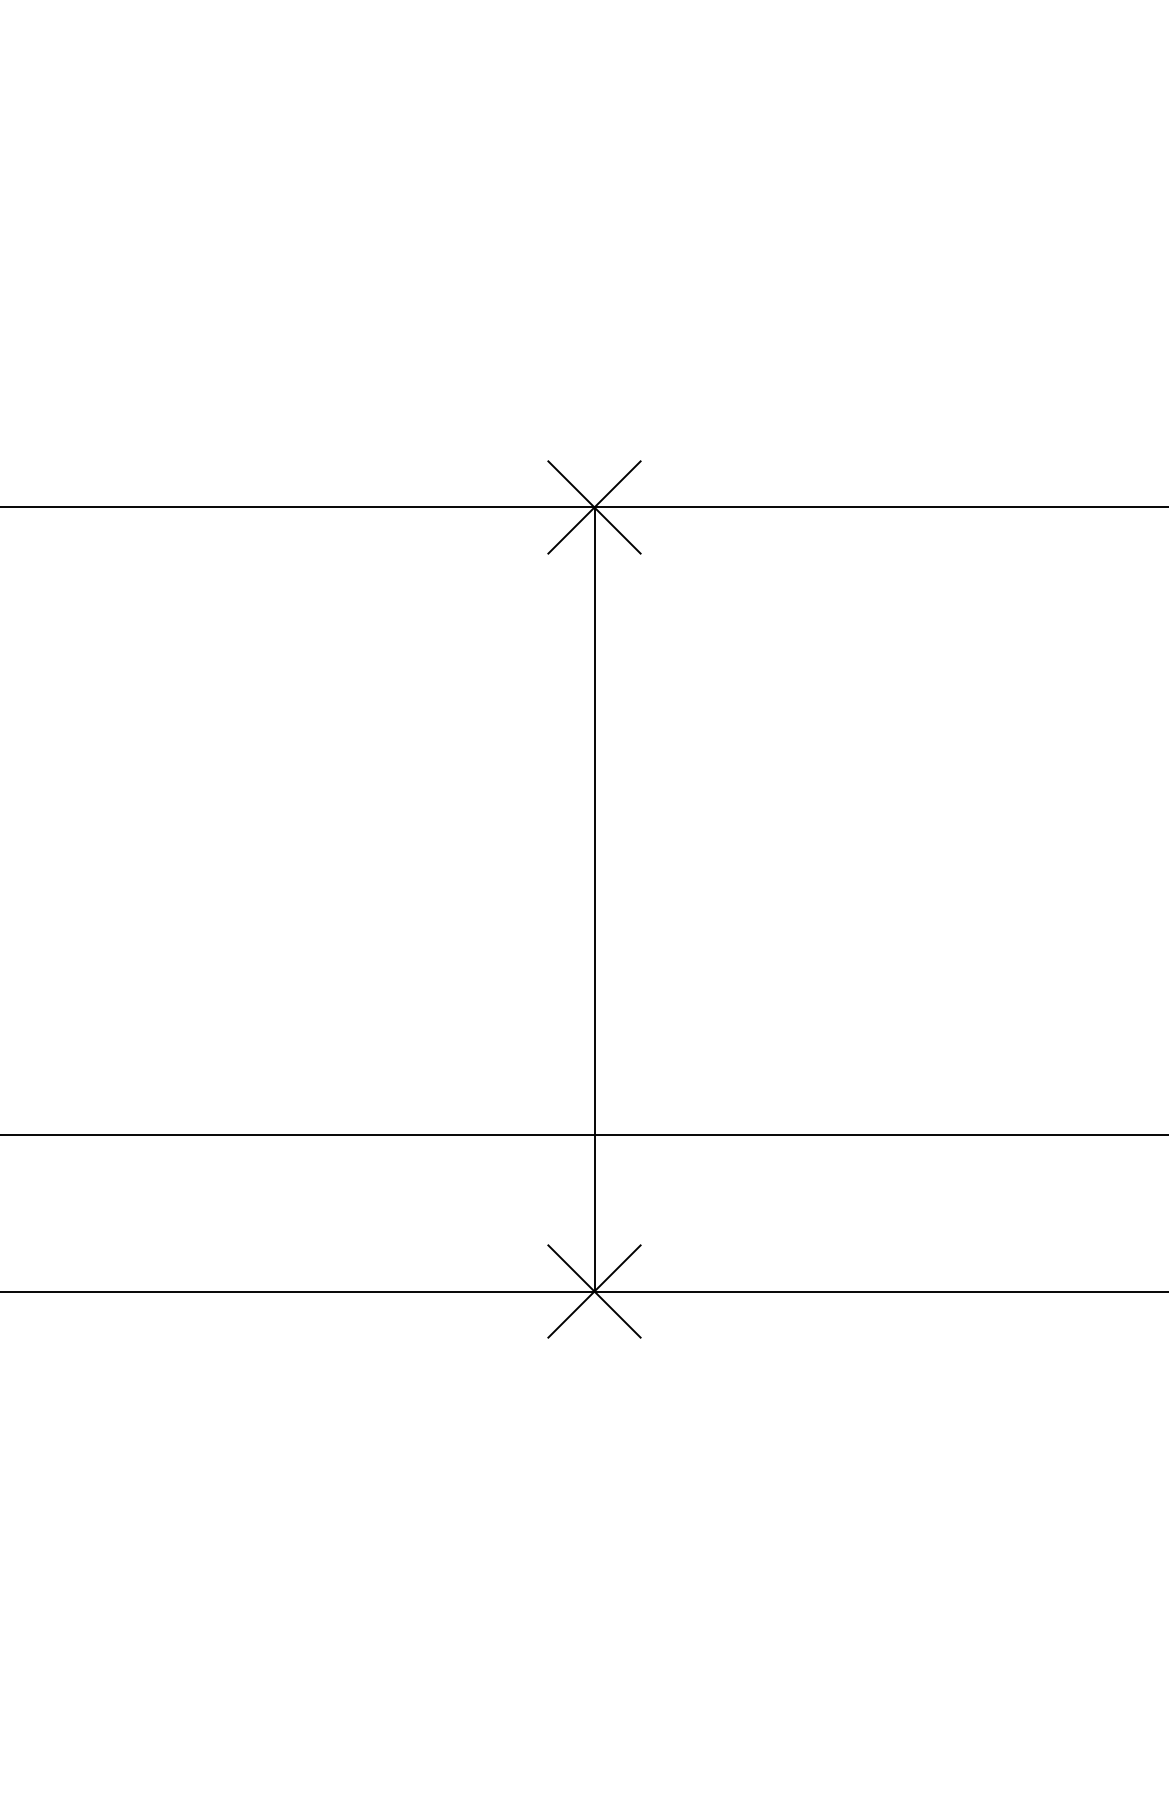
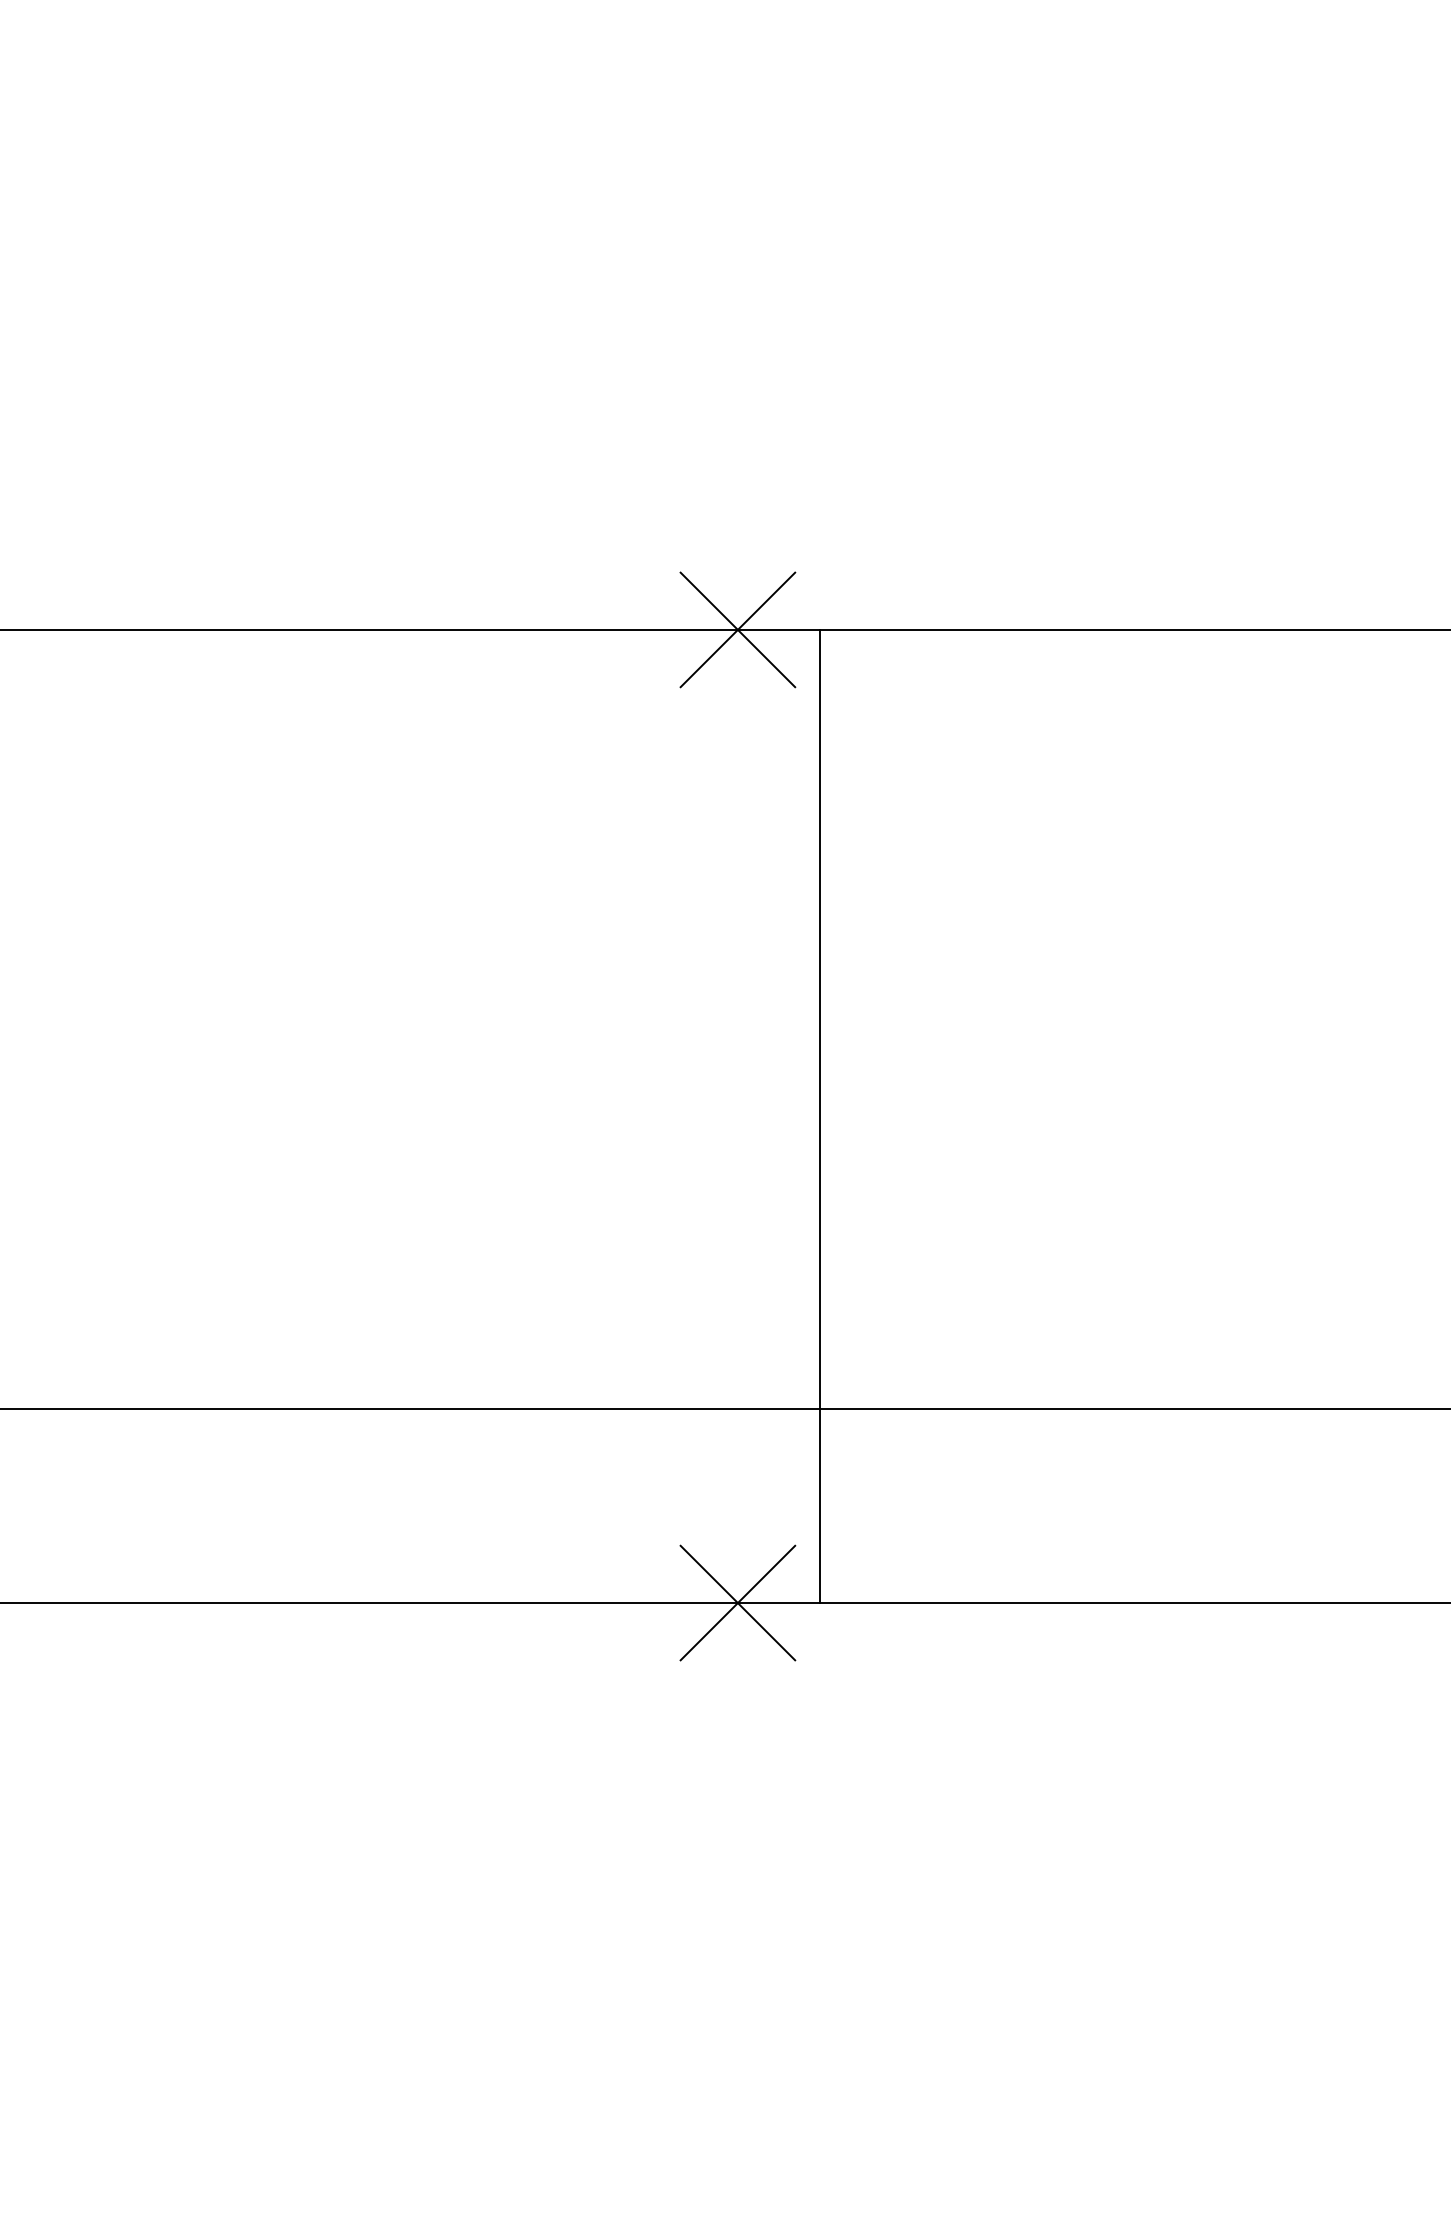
line: (594, 899) -> (819, 1116), moved

